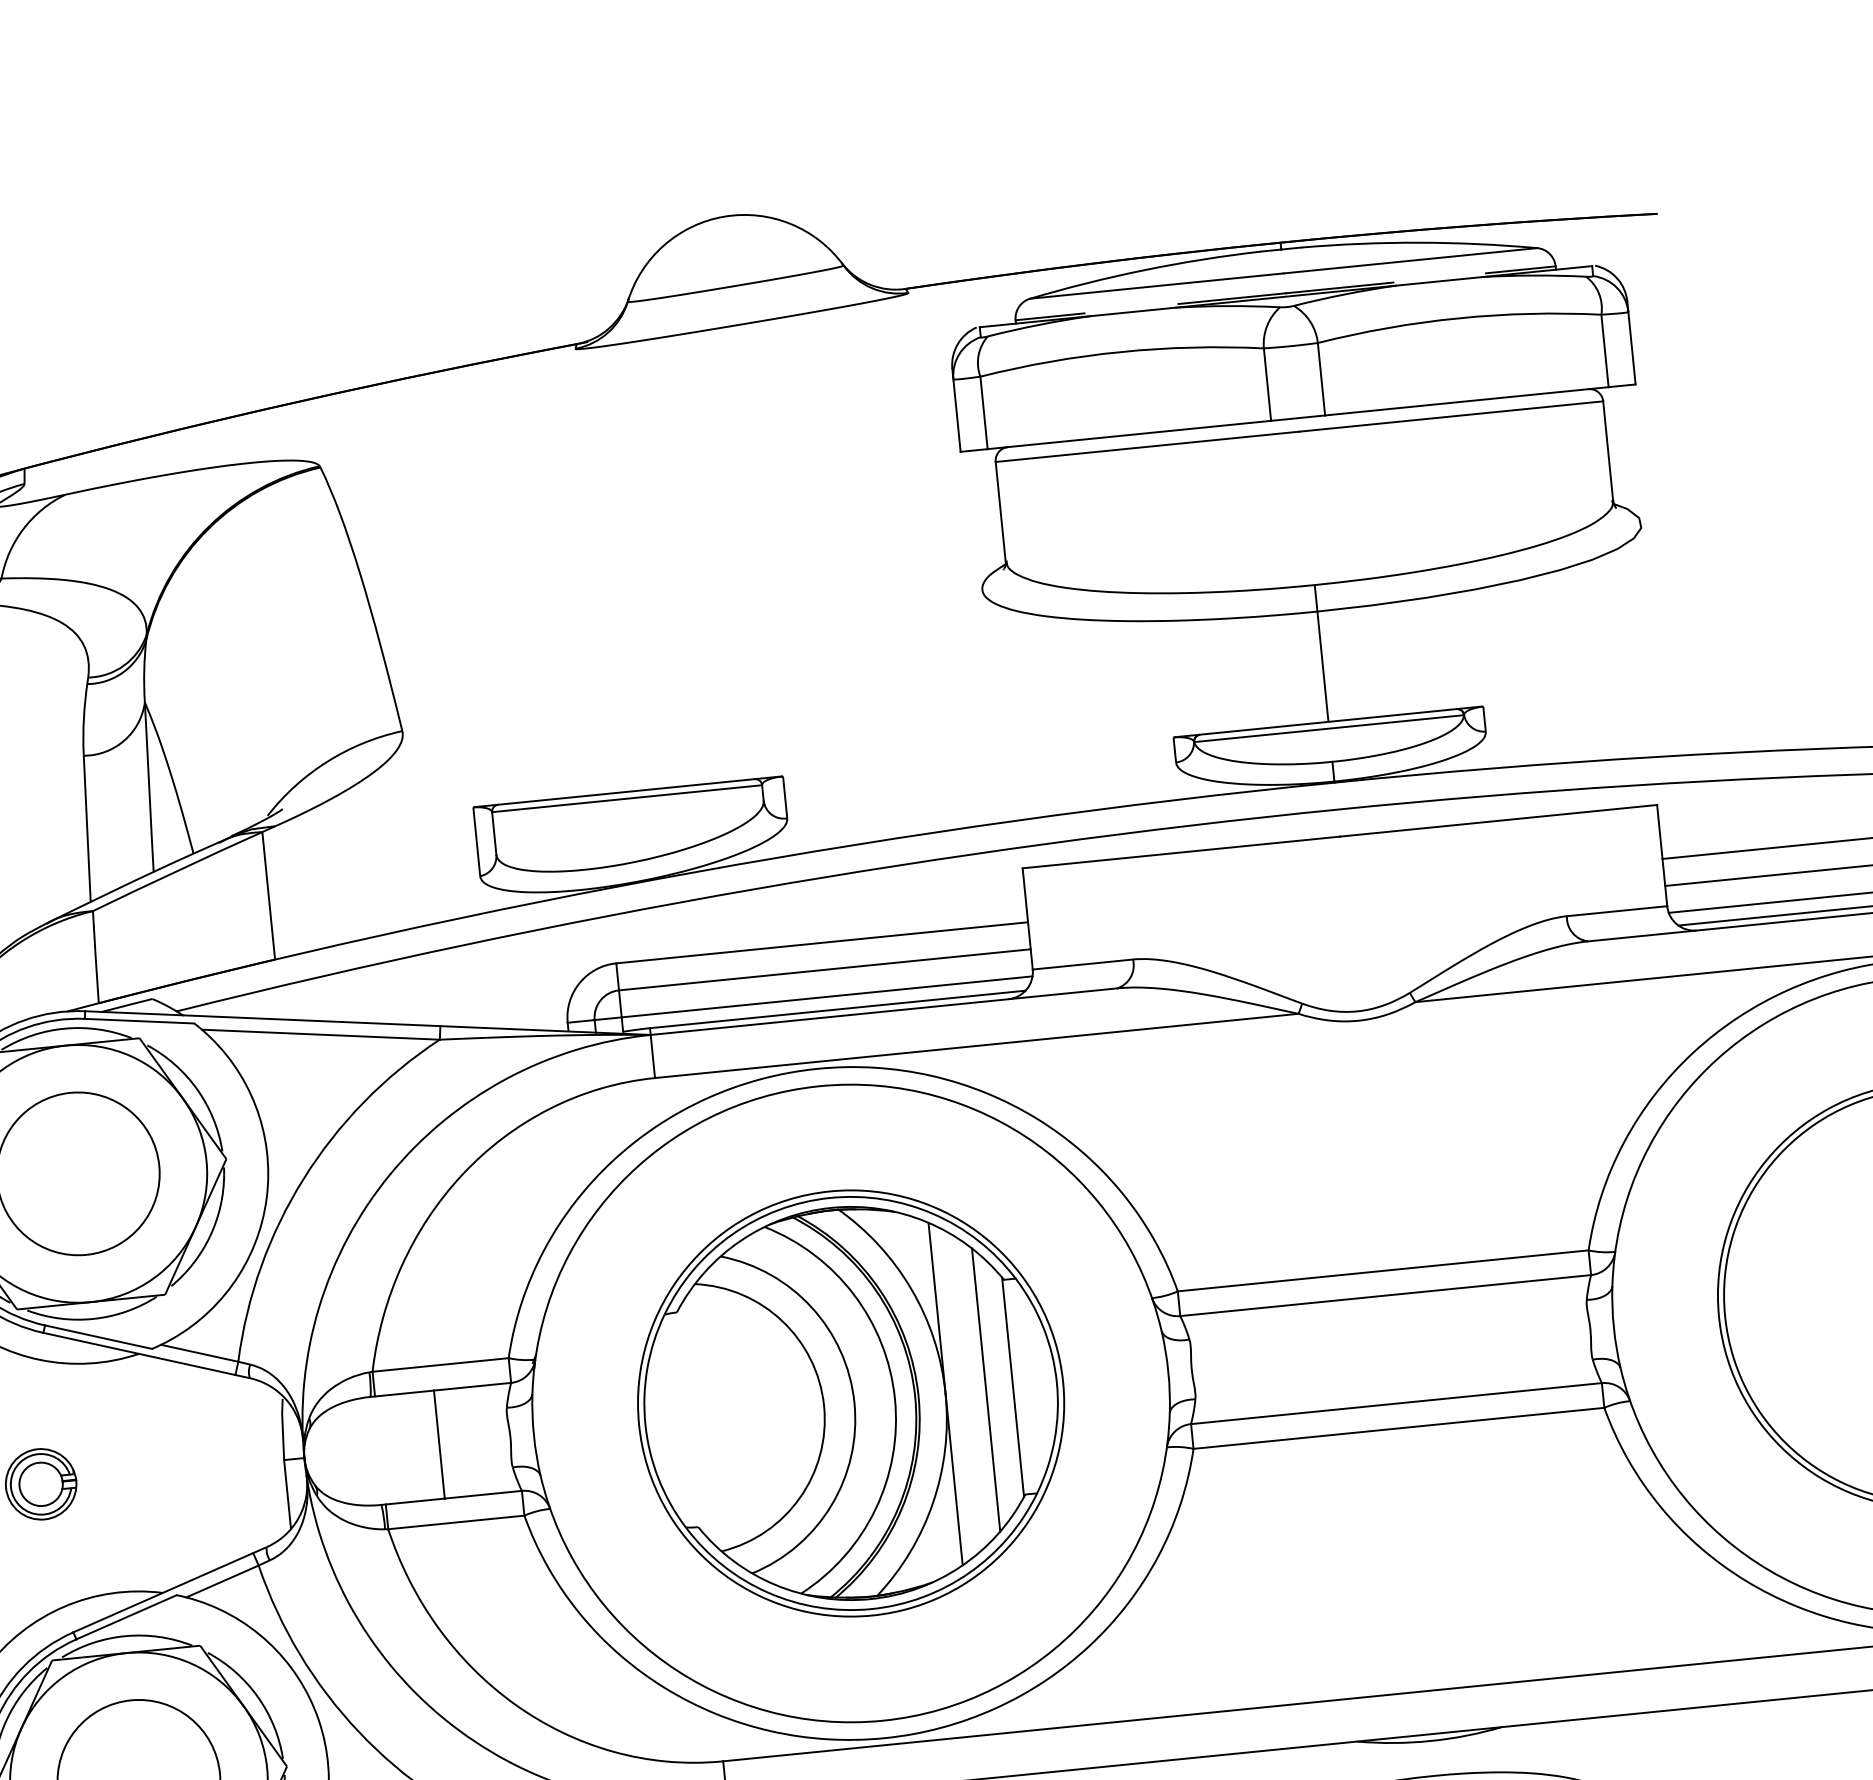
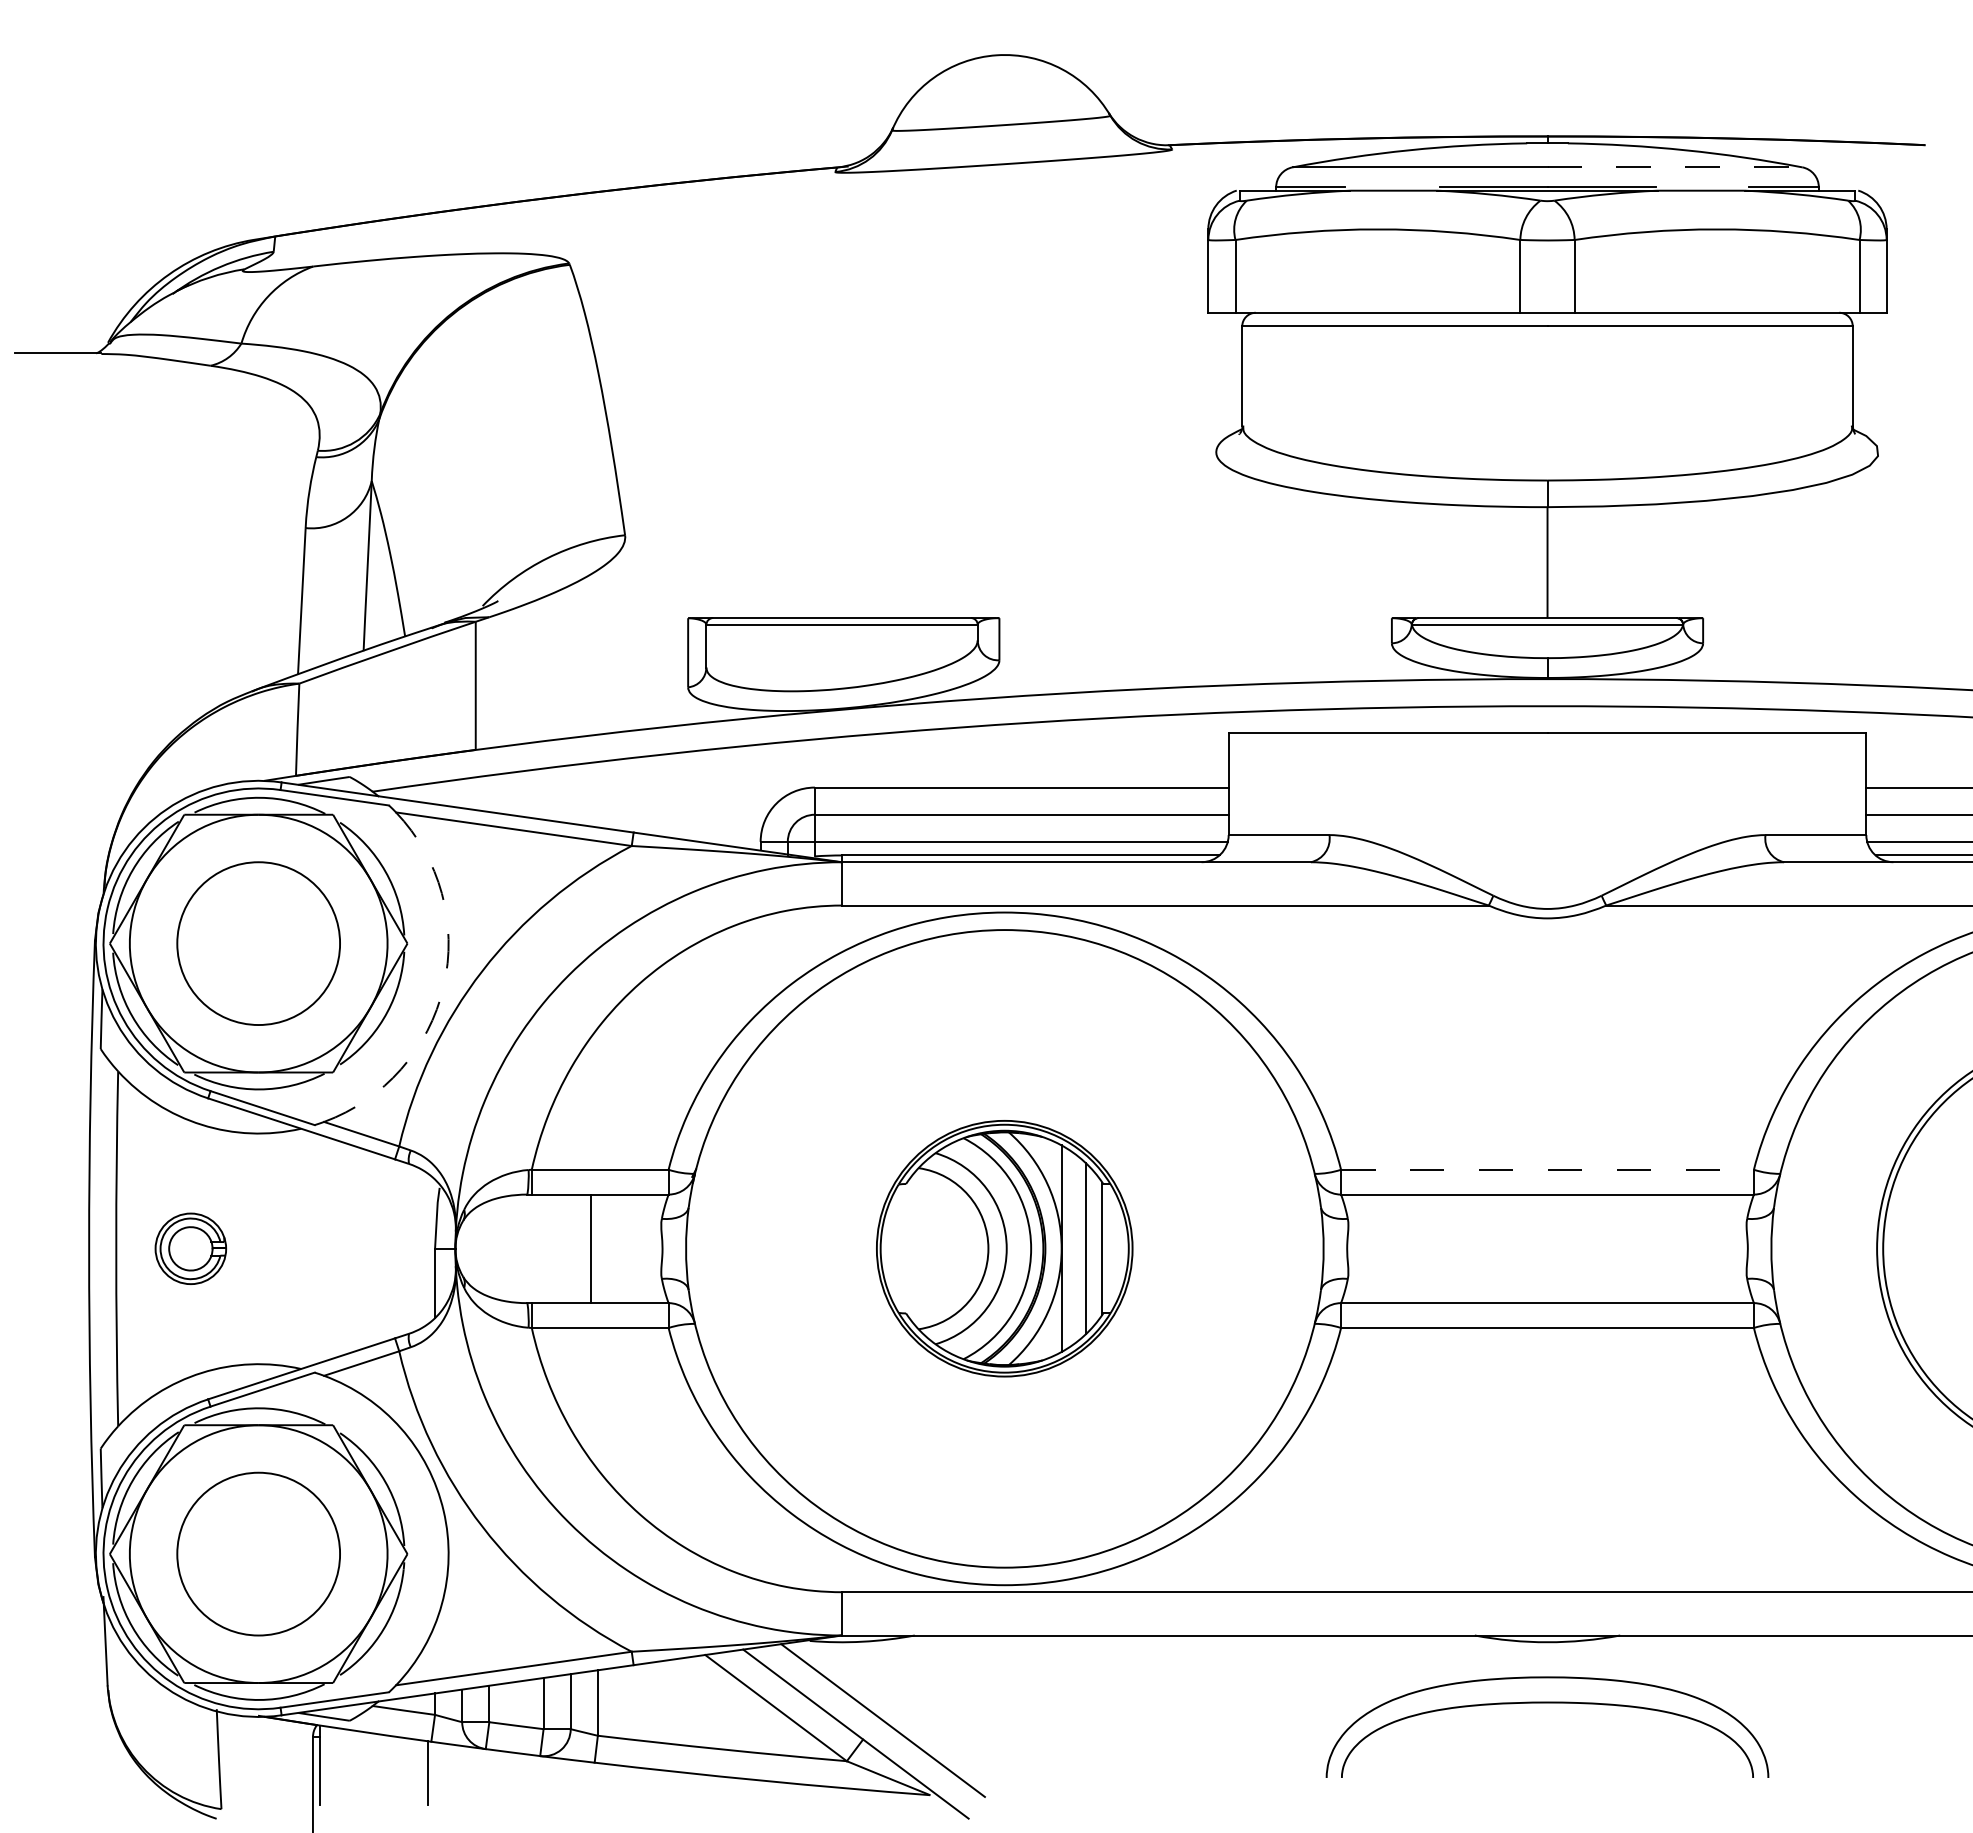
line: (1411, 260) -> (1675, 167), solid -> dashed
arc: (266, 1198) -> (443, 986), solid -> dashed
line: (1384, 1270) -> (1548, 1169), solid -> dashed
part: (850, 1403) -> (1004, 1248), size x0.6

